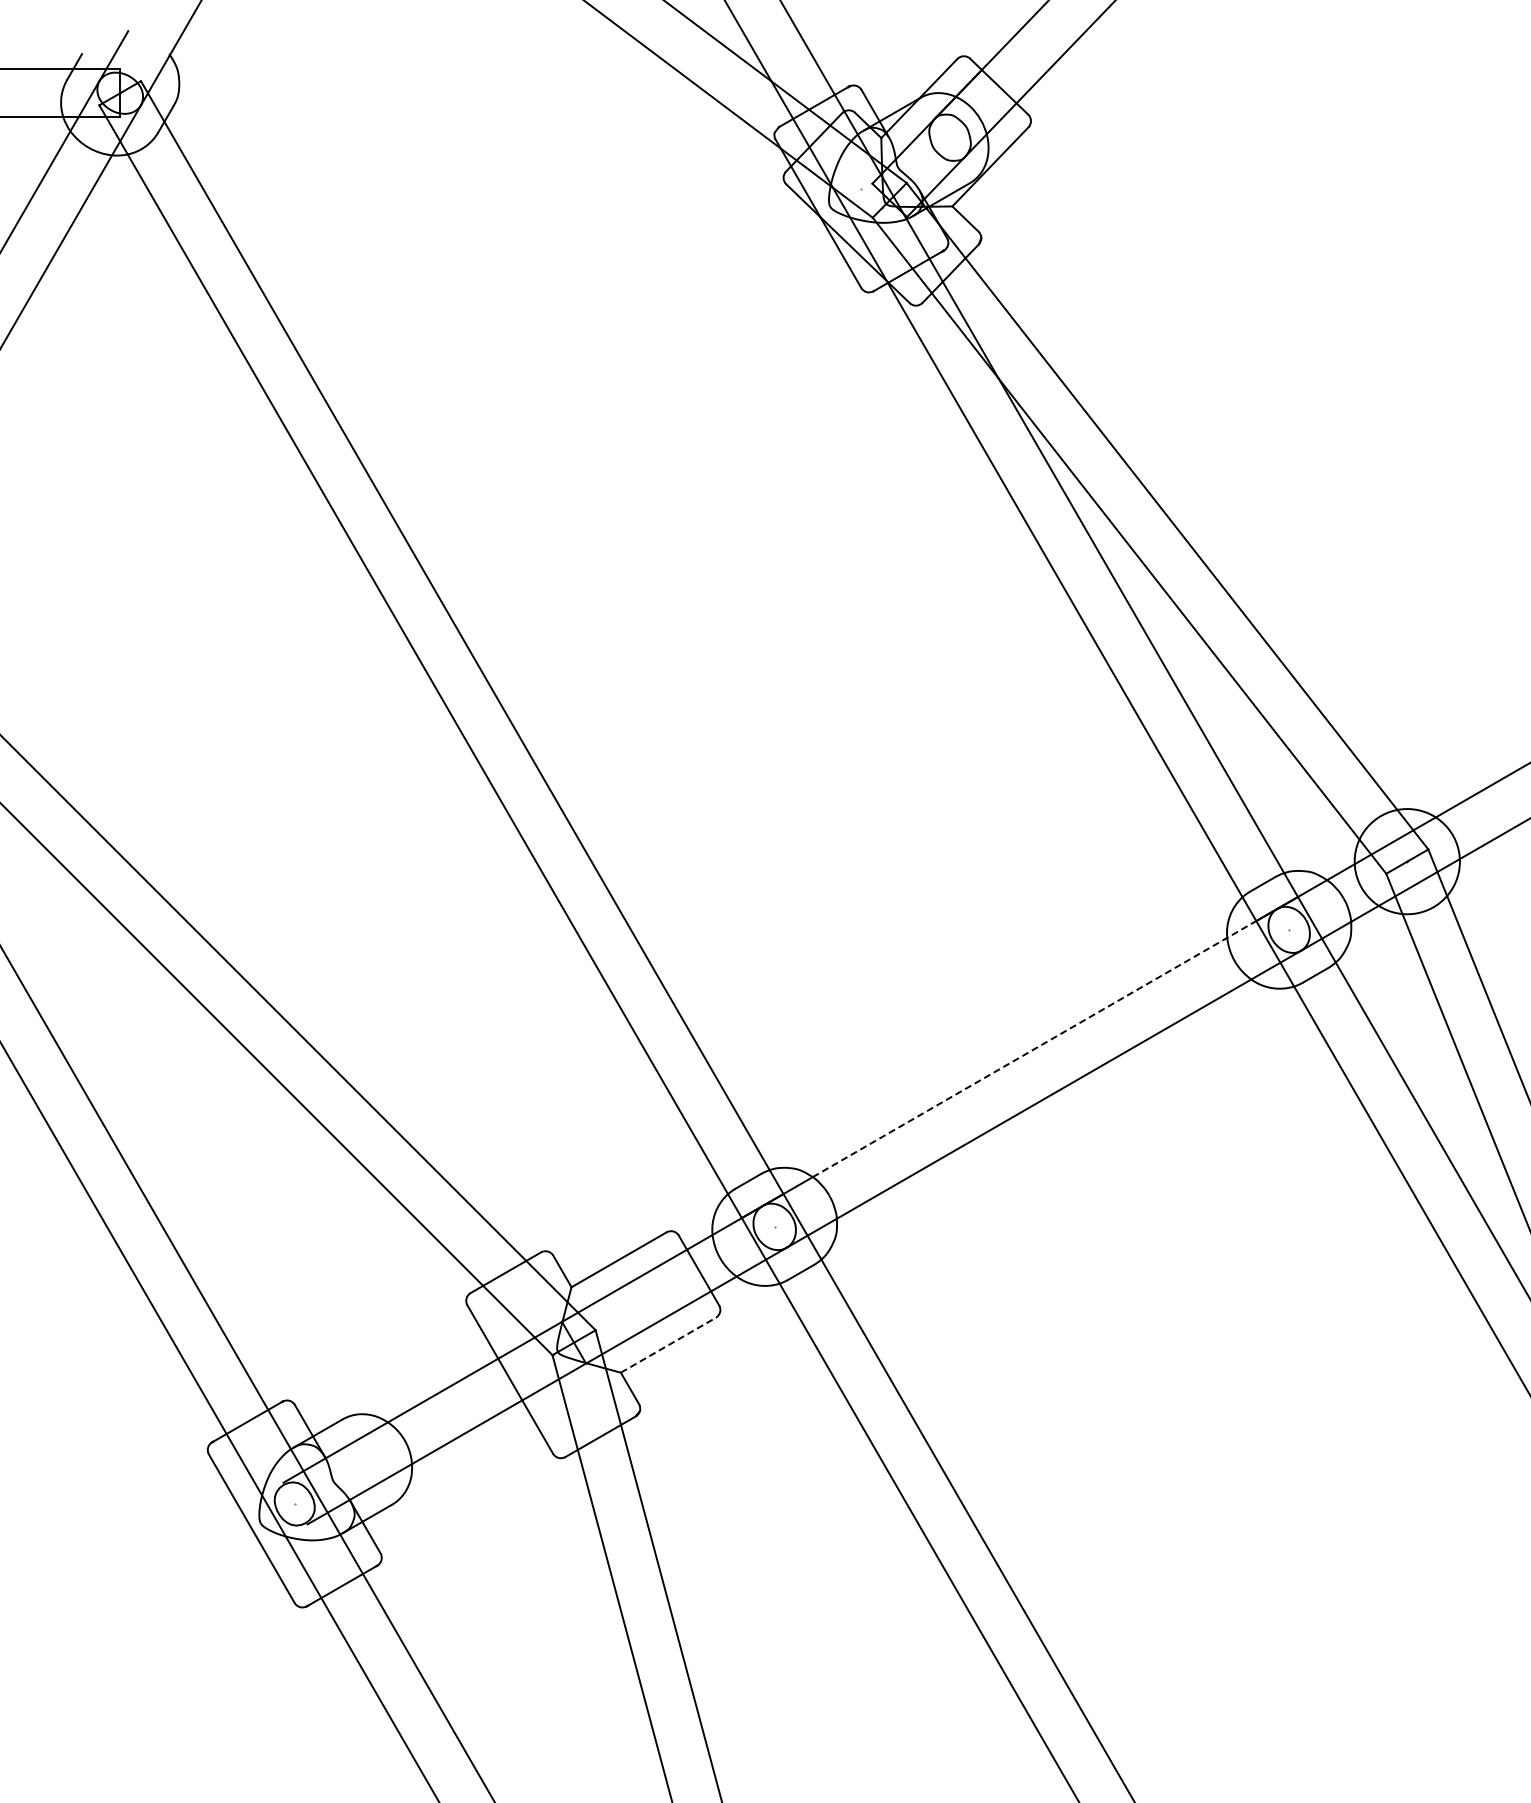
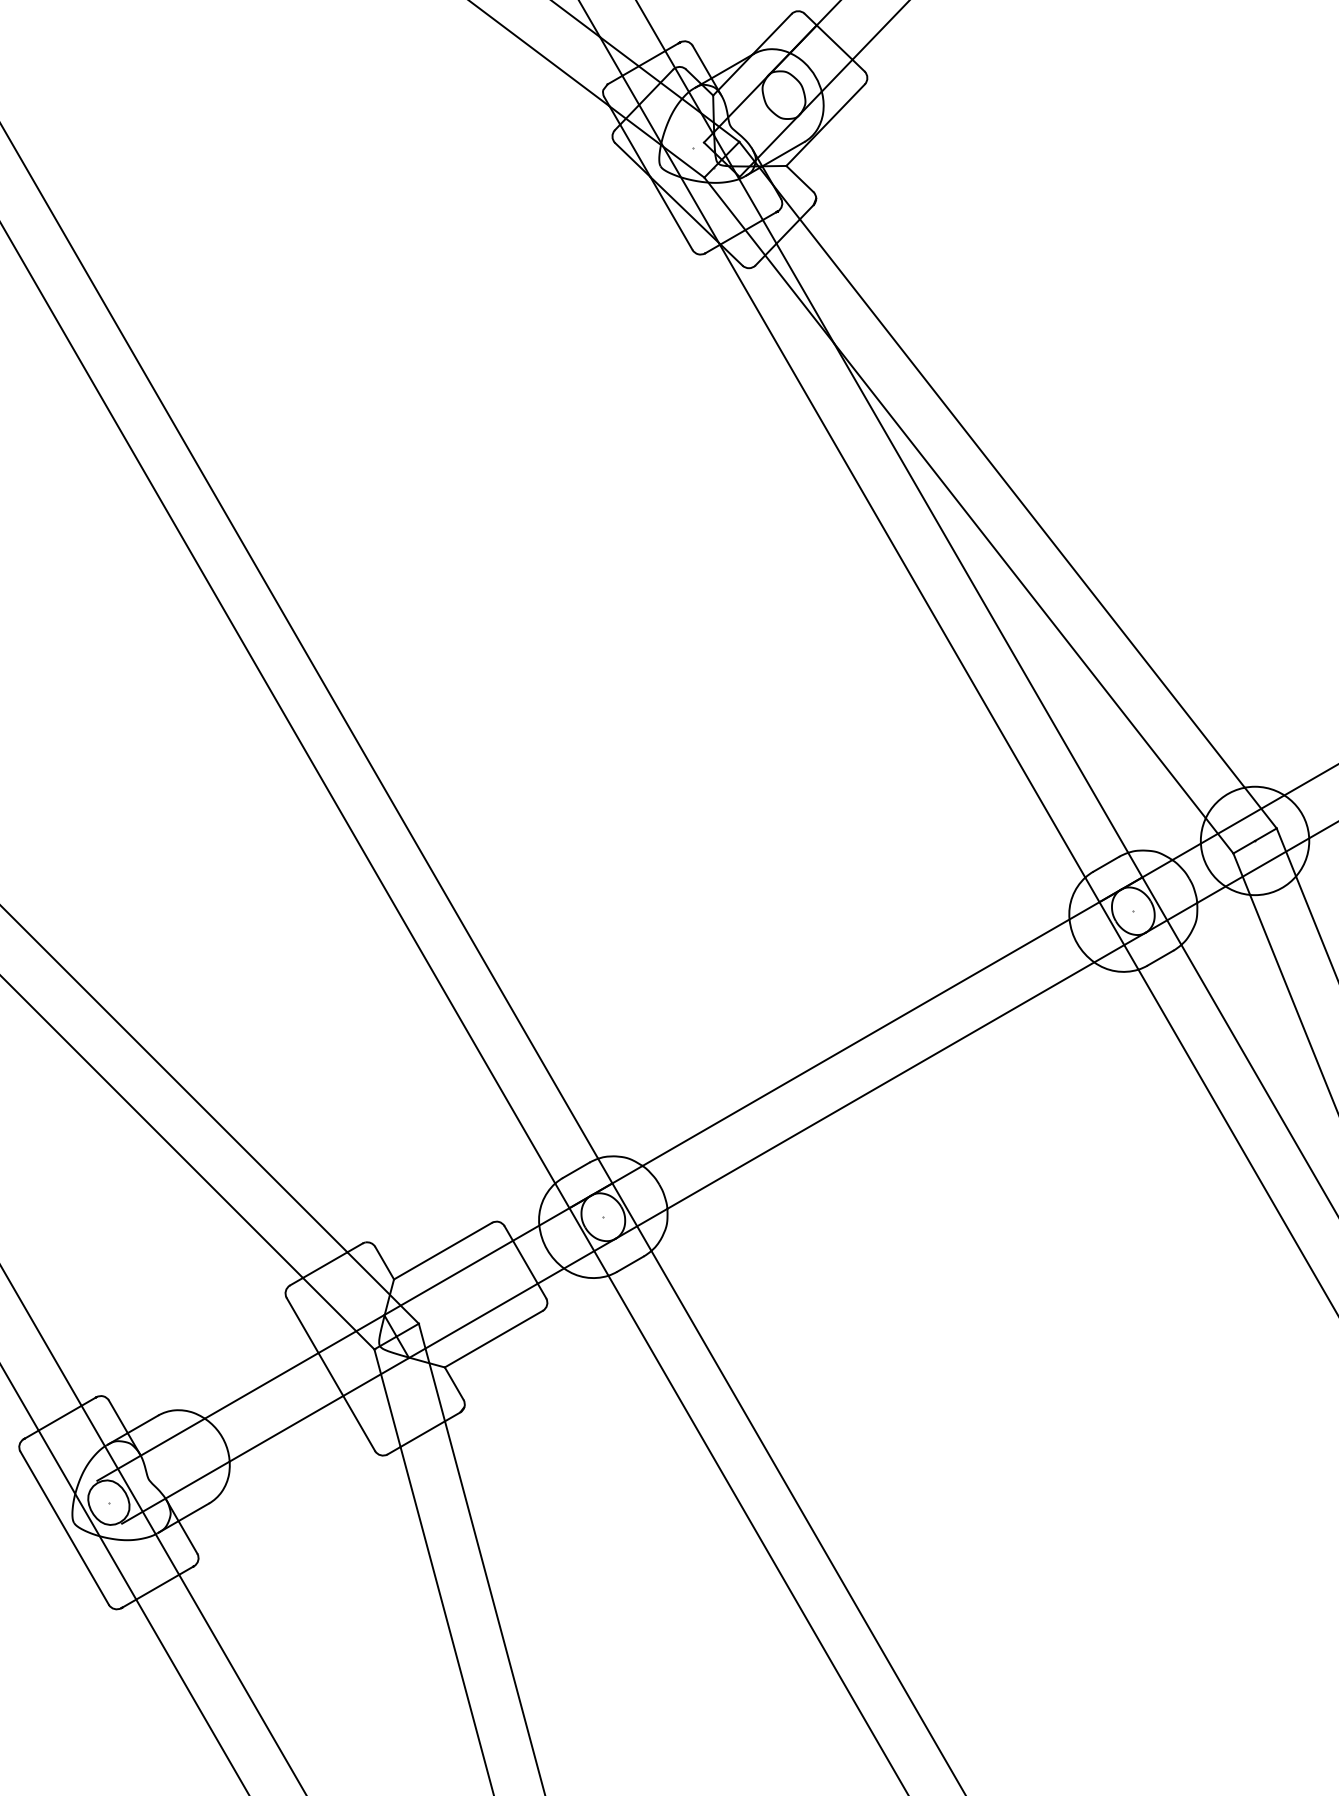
line: (1034, 1048) -> (870, 1033), dashed -> solid
line: (668, 1345) -> (493, 1339), dashed -> solid

